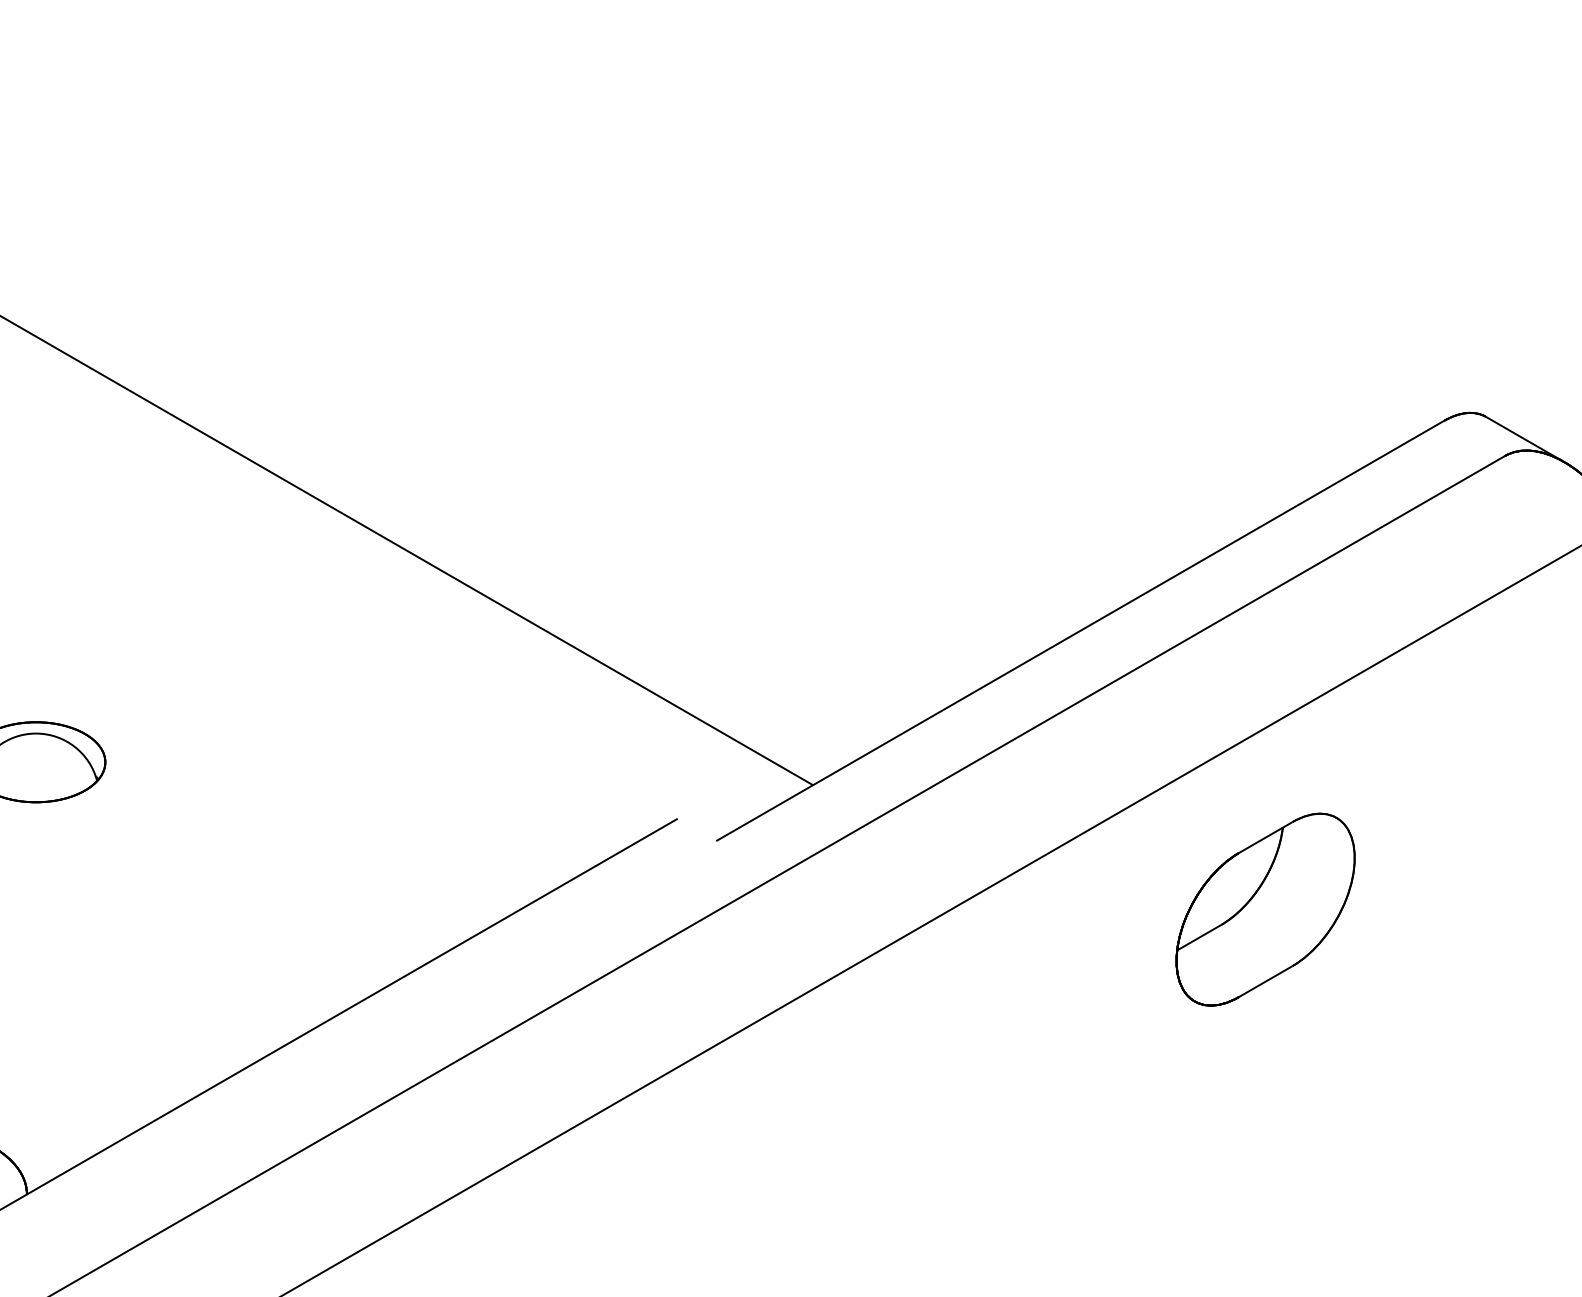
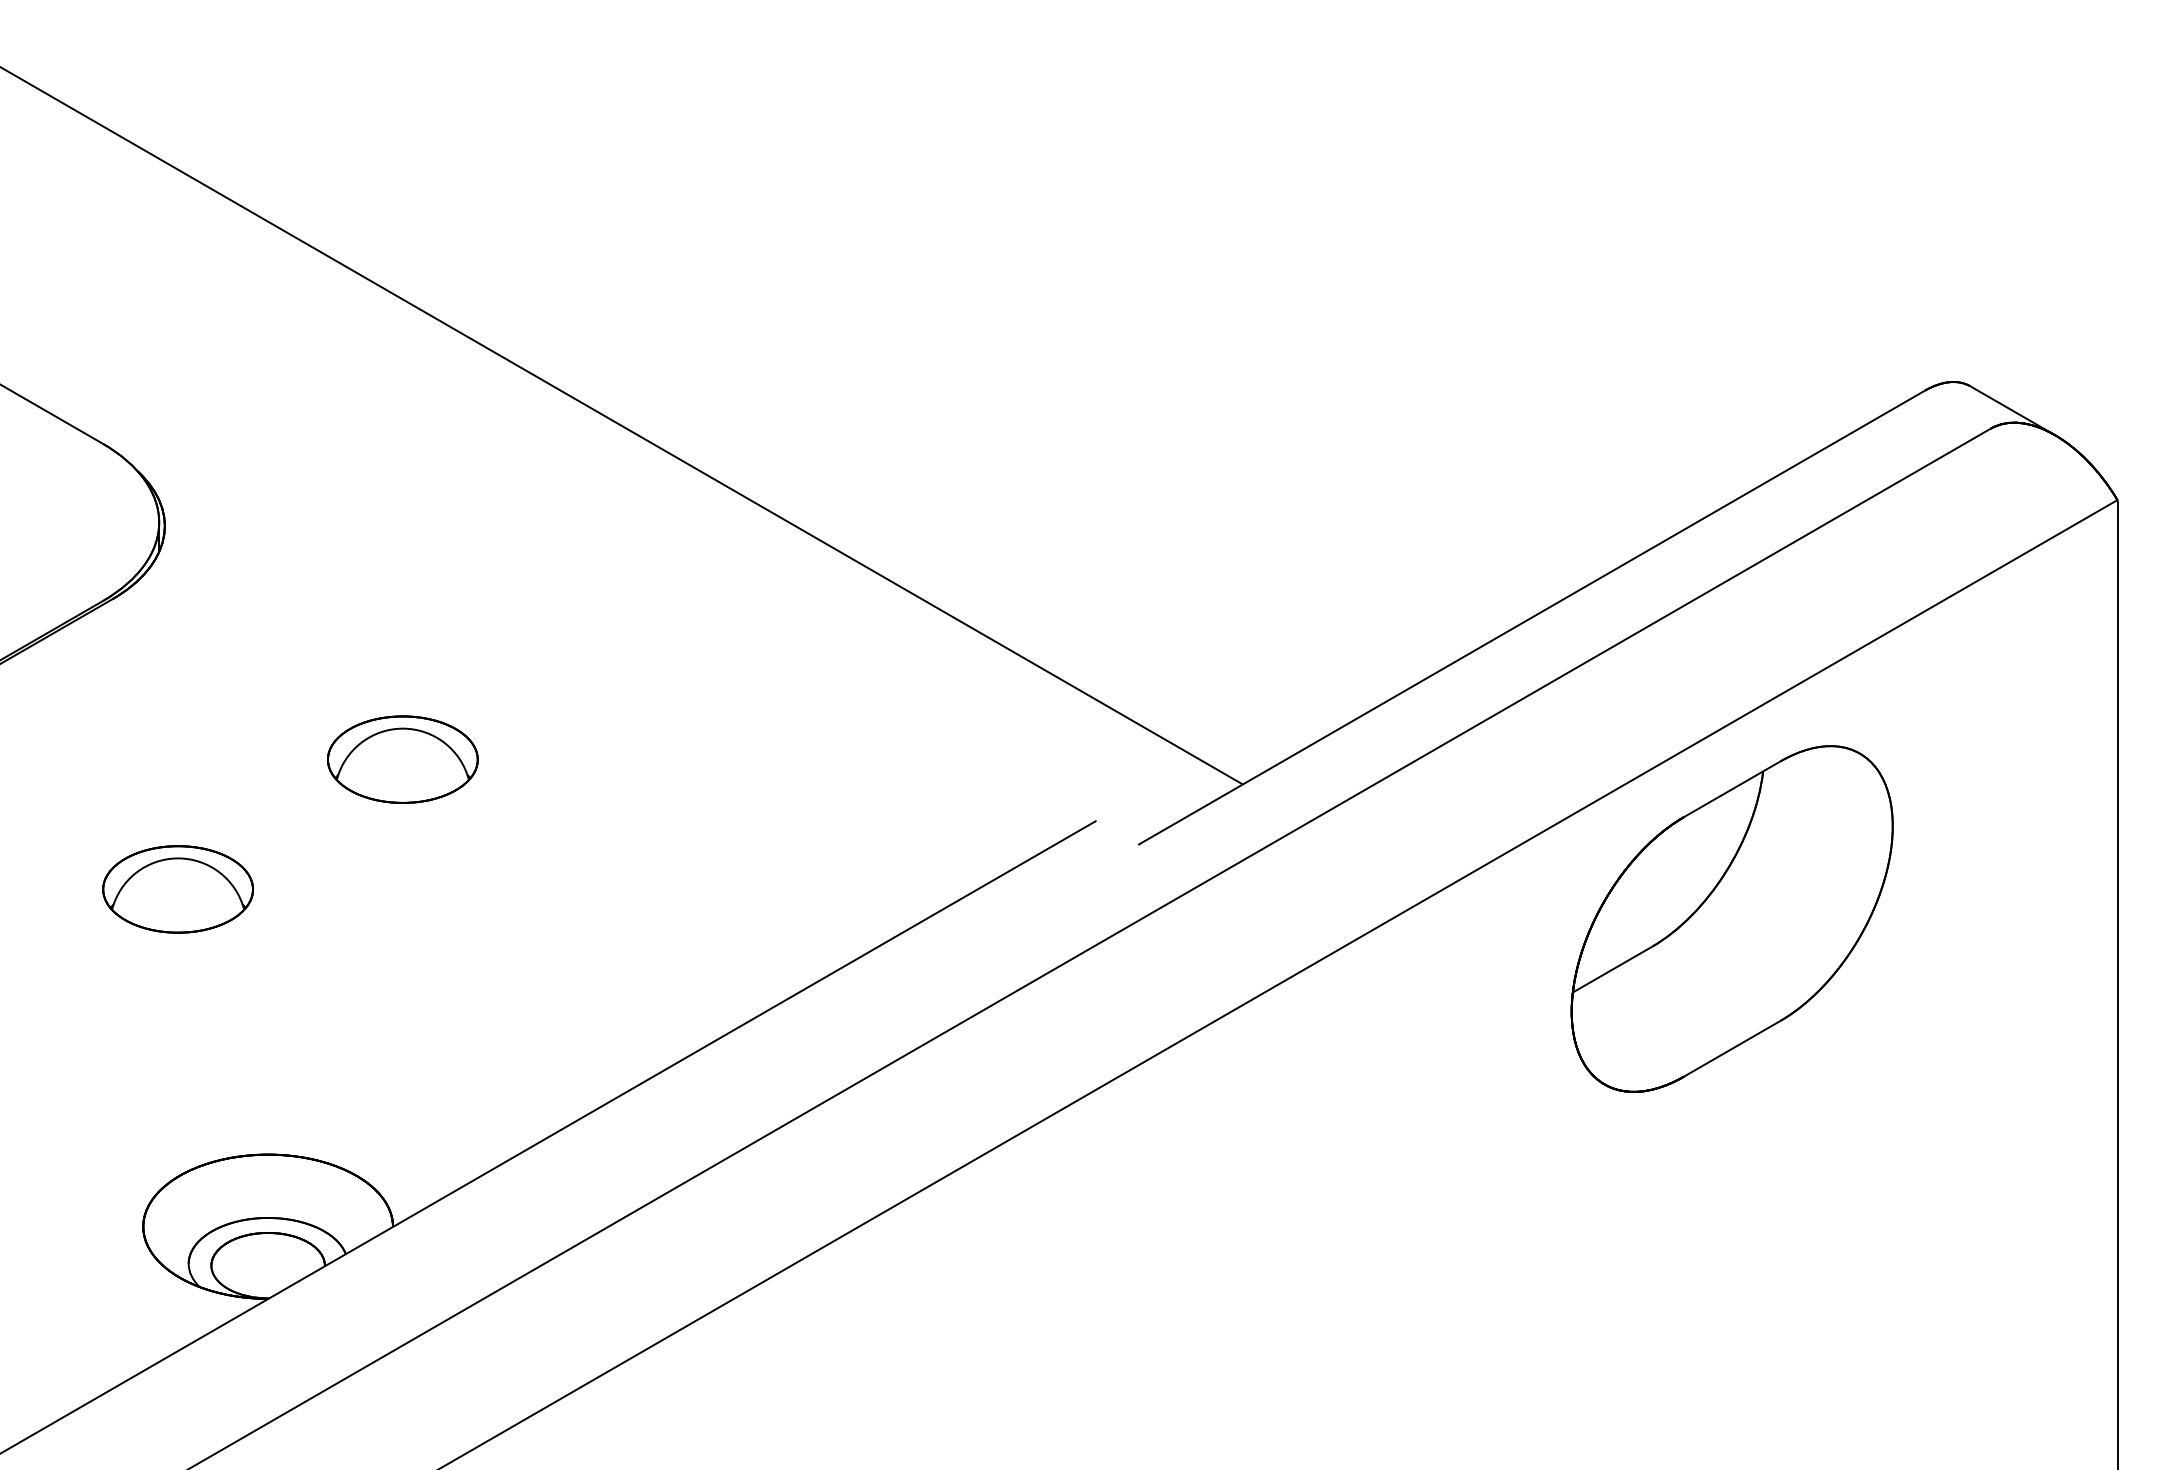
part: (1265, 909) -> (1731, 918), size x1.67

